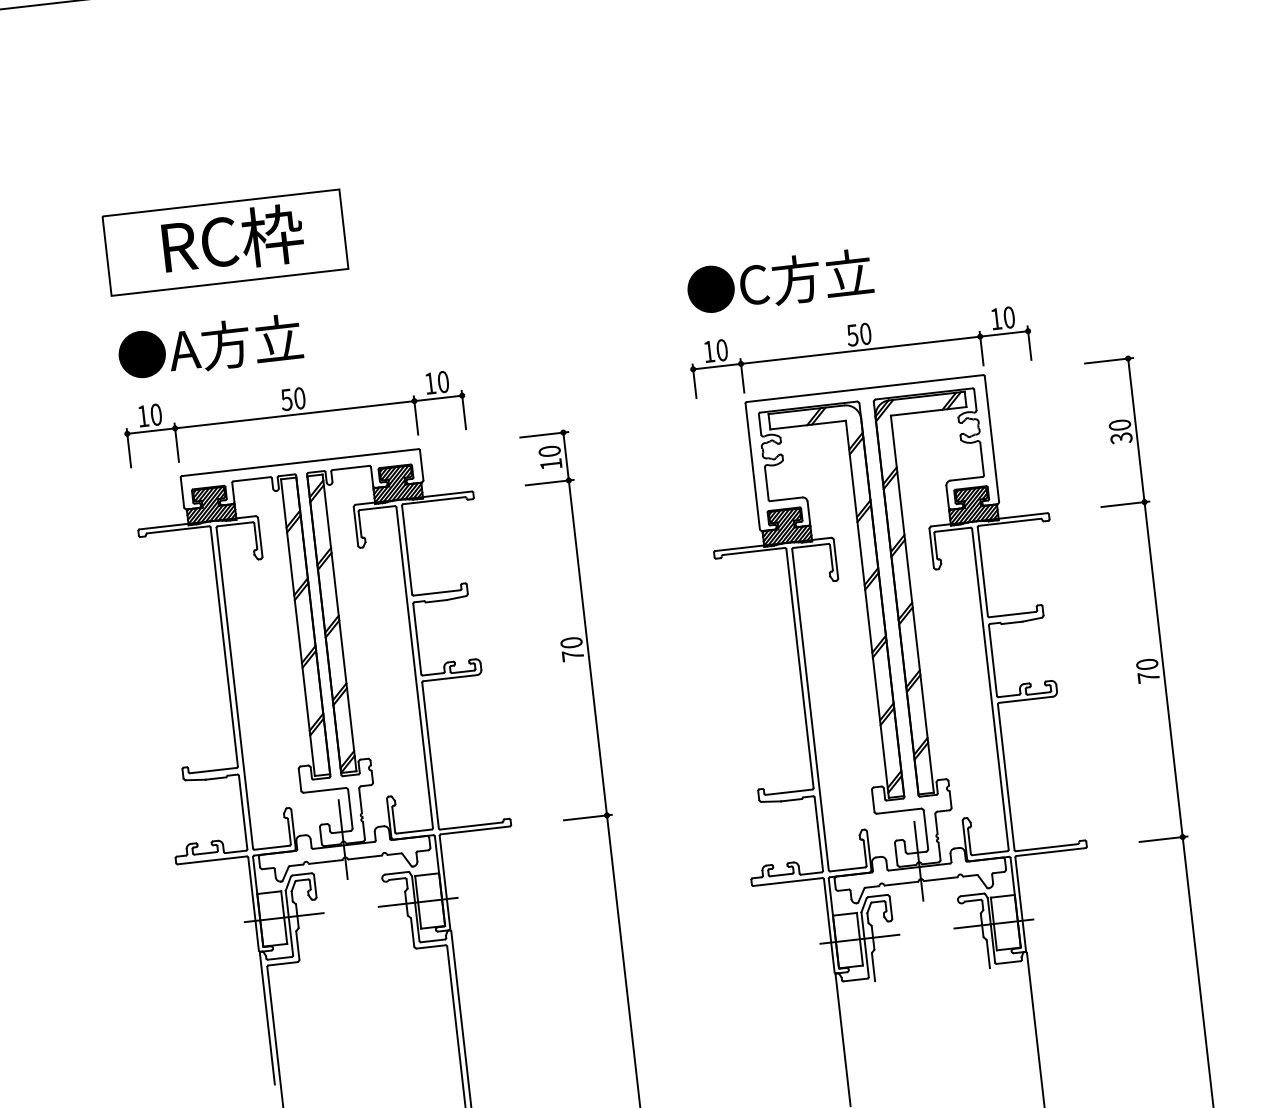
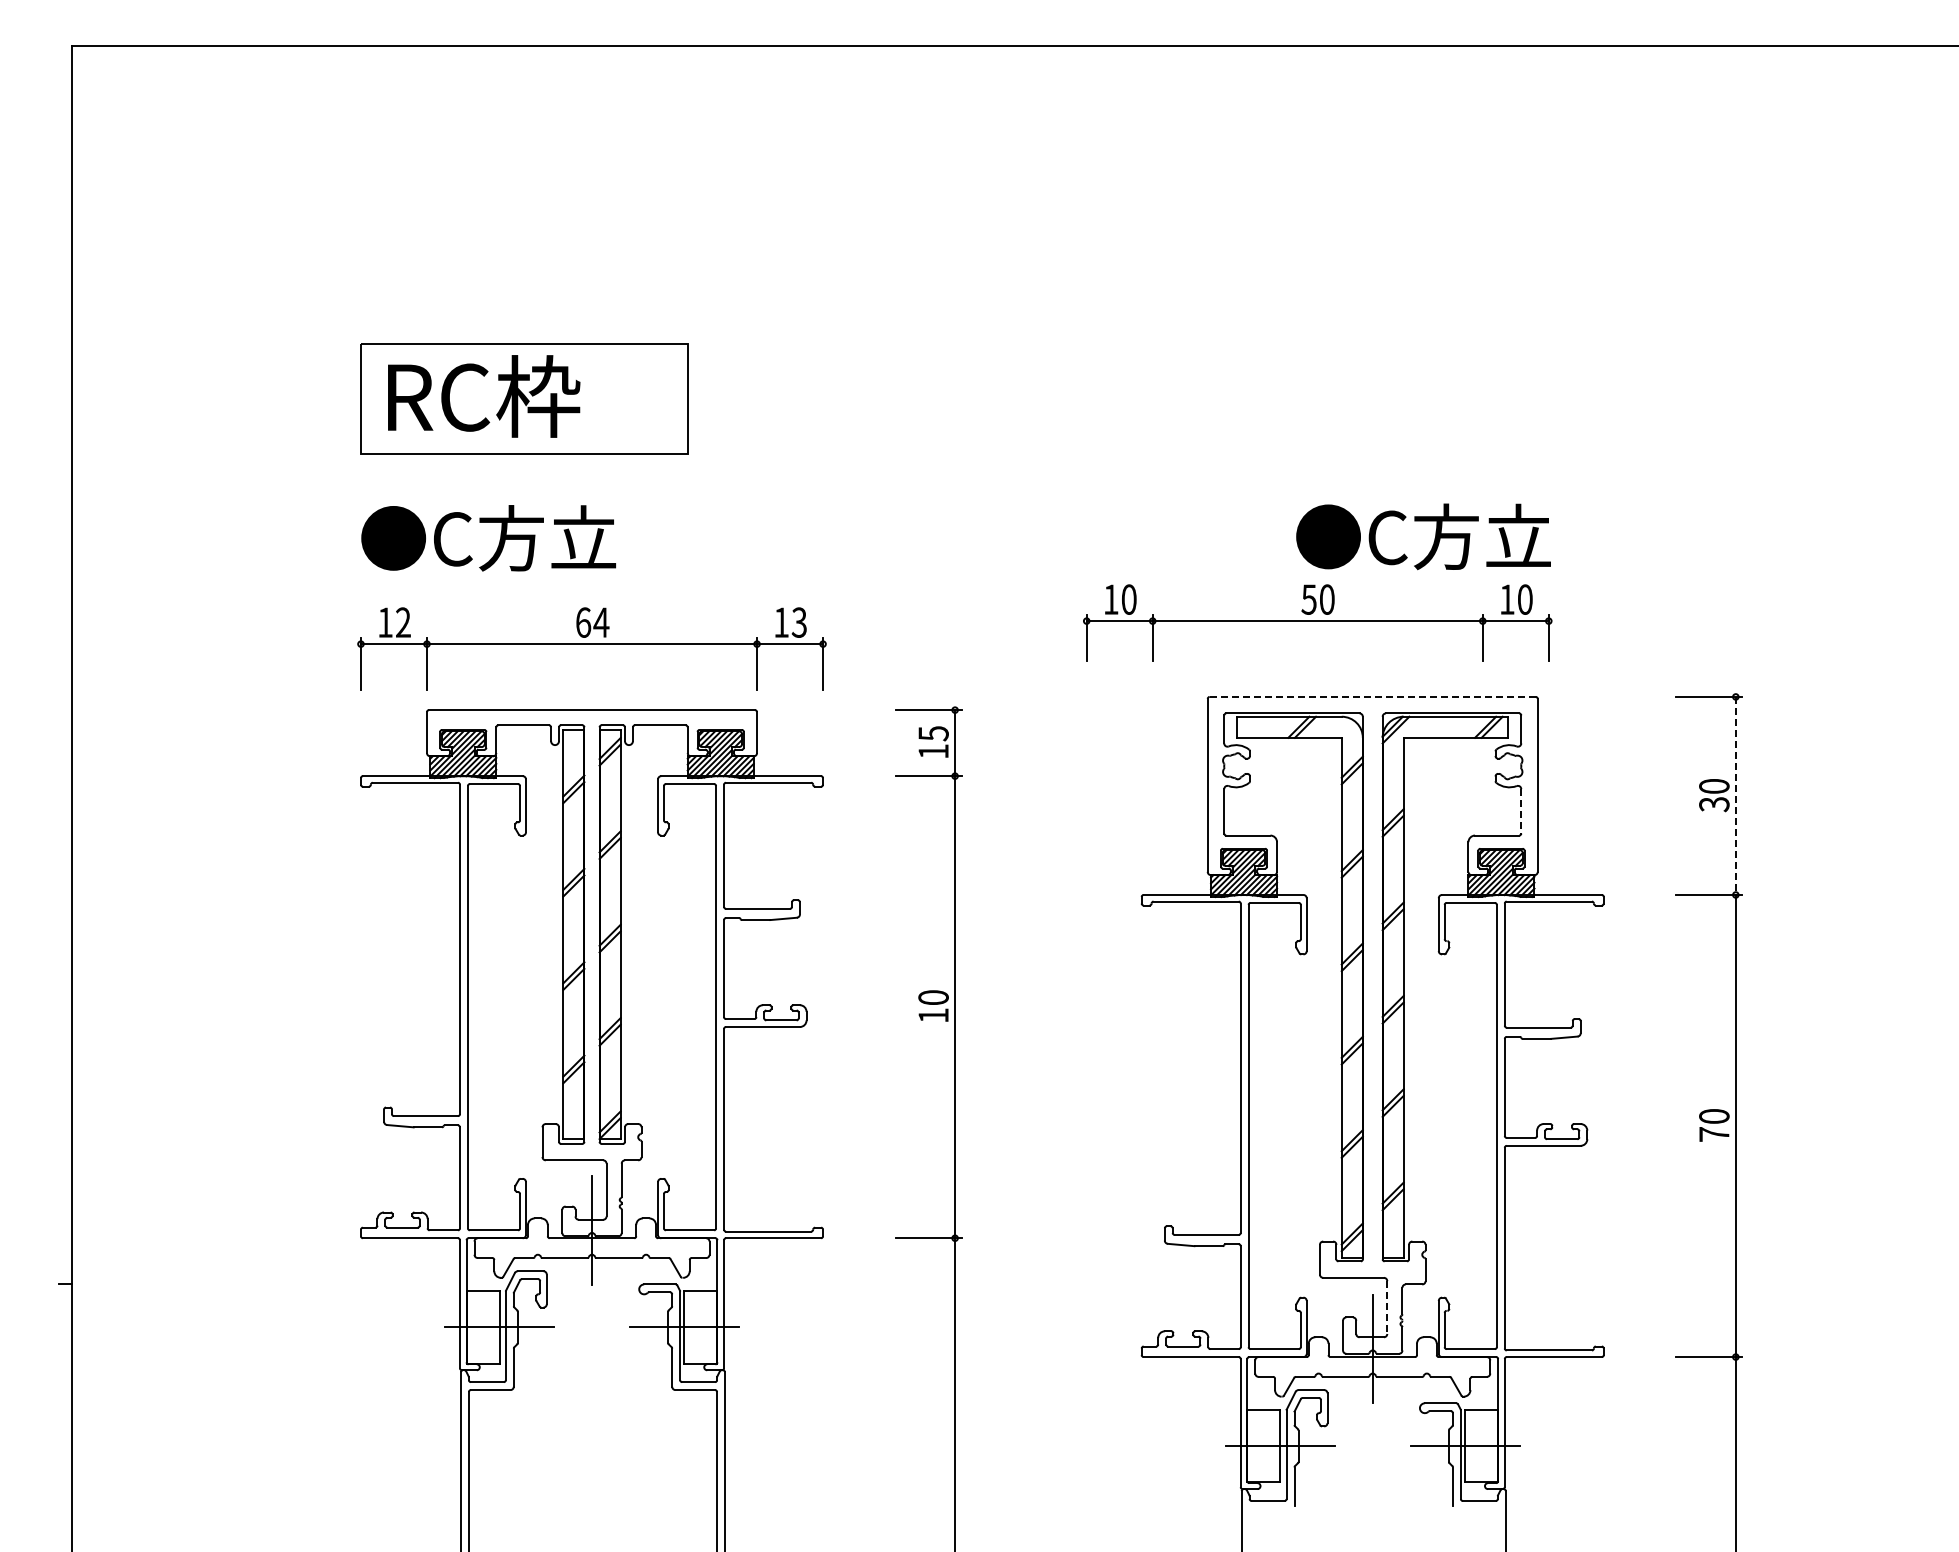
text: (233, 239) -> (484, 396), moved
text: (779, 281) -> (1423, 536), moved
text: (236, 343) -> (523, 538), ●A方立 -> ●C方立
part: (860, 351) -> (1317, 622), moved
text: (442, 382) -> (798, 622), 10 -> 13
line: (864, 388) -> (1372, 696), solid -> dashed
text: (293, 399) -> (592, 622), 50 -> 64
text: (156, 414) -> (403, 622), 10 -> 12
line: (1136, 430) -> (1735, 796), solid -> dashed
text: (549, 451) -> (933, 733), 10 -> 15
line: (982, 459) -> (1521, 811), solid -> dashed
text: (572, 655) -> (933, 1015), 70 -> 10
line: (926, 830) -> (1387, 1308), solid -> dashed

